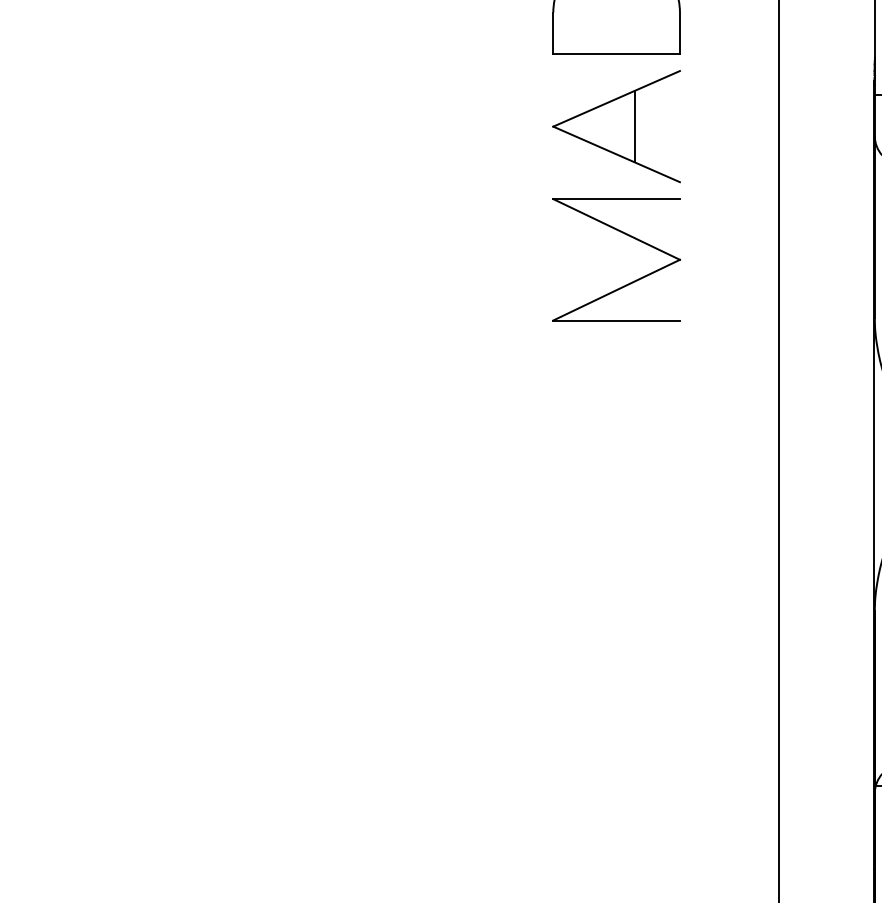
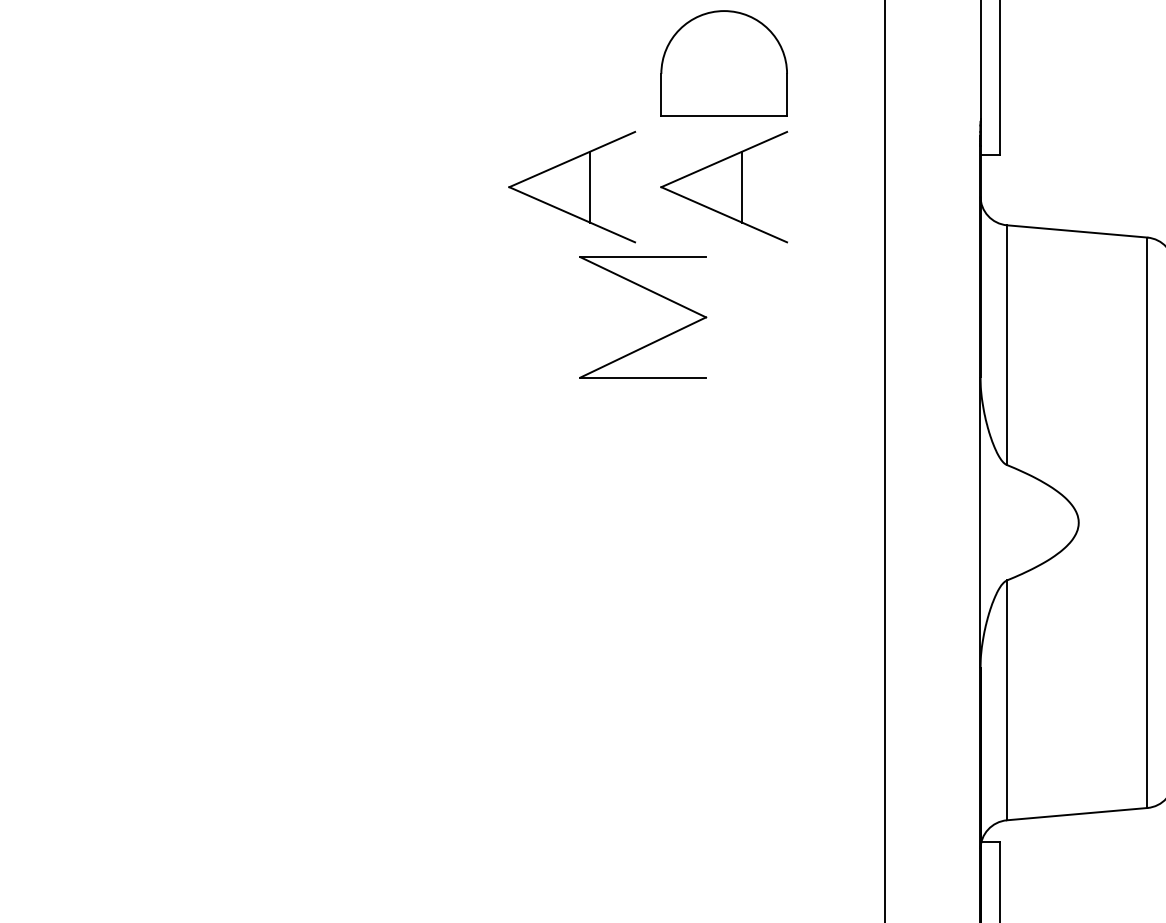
part: (463, 125) -> (572, 186), added
part: (629, 236) -> (655, 294), moved

